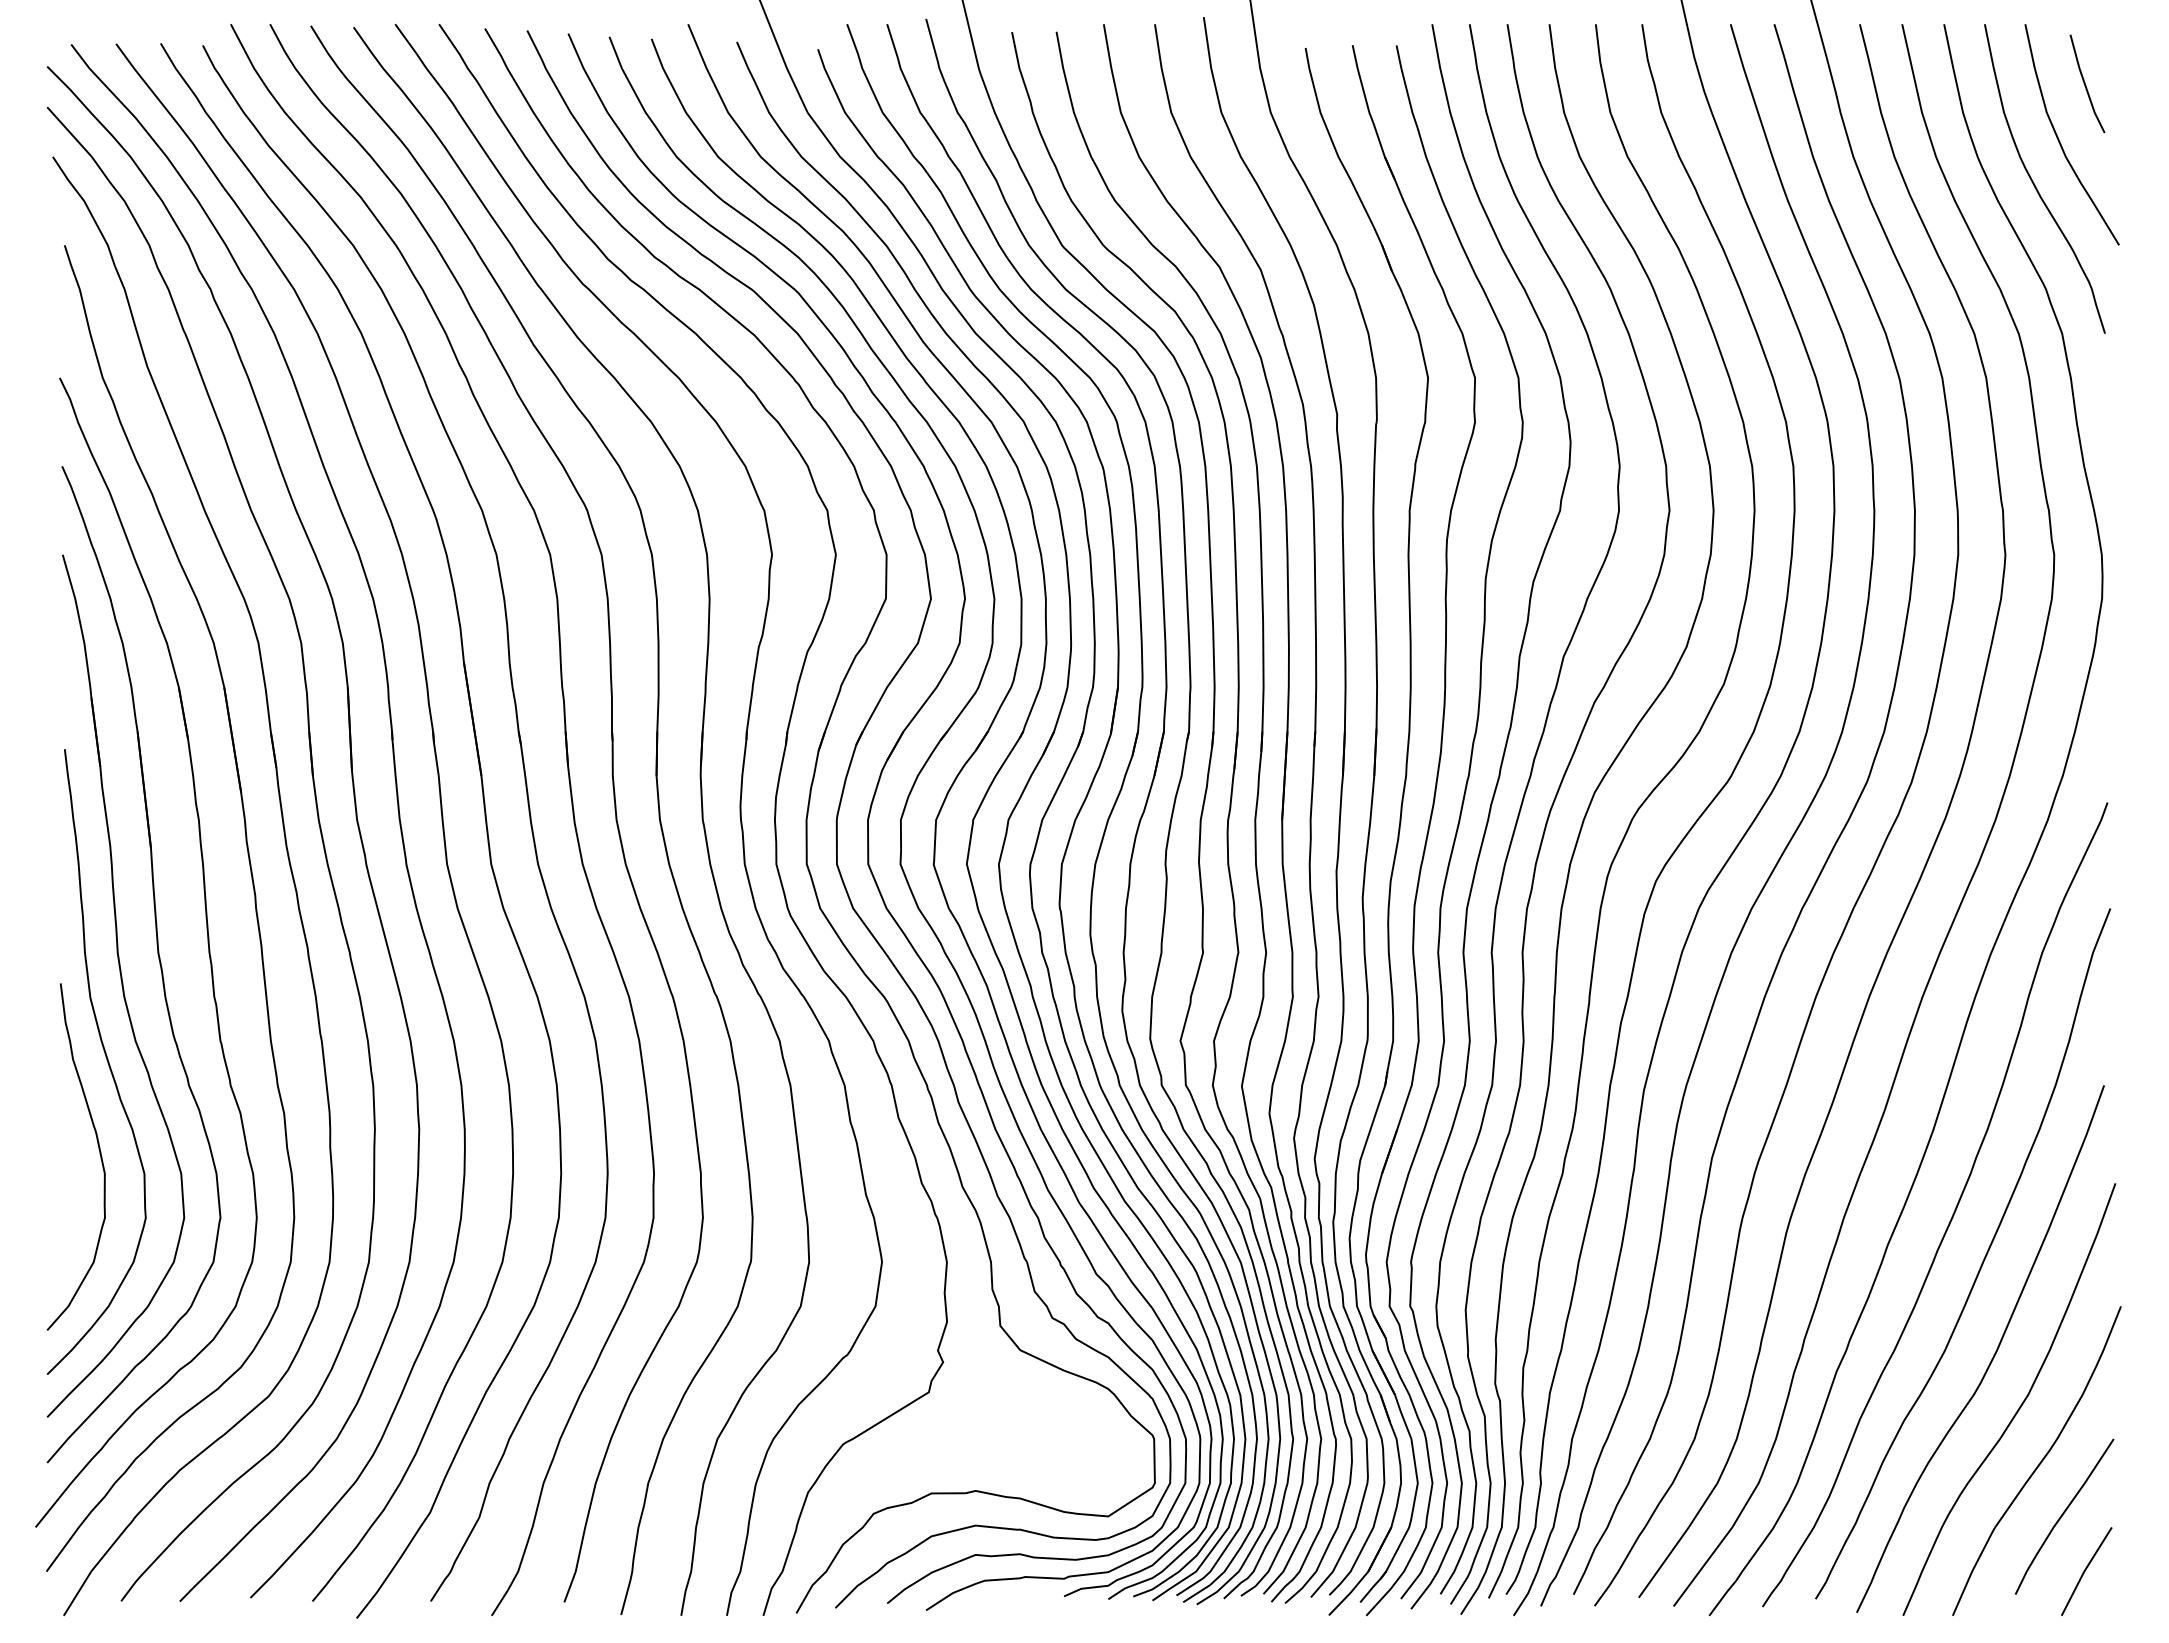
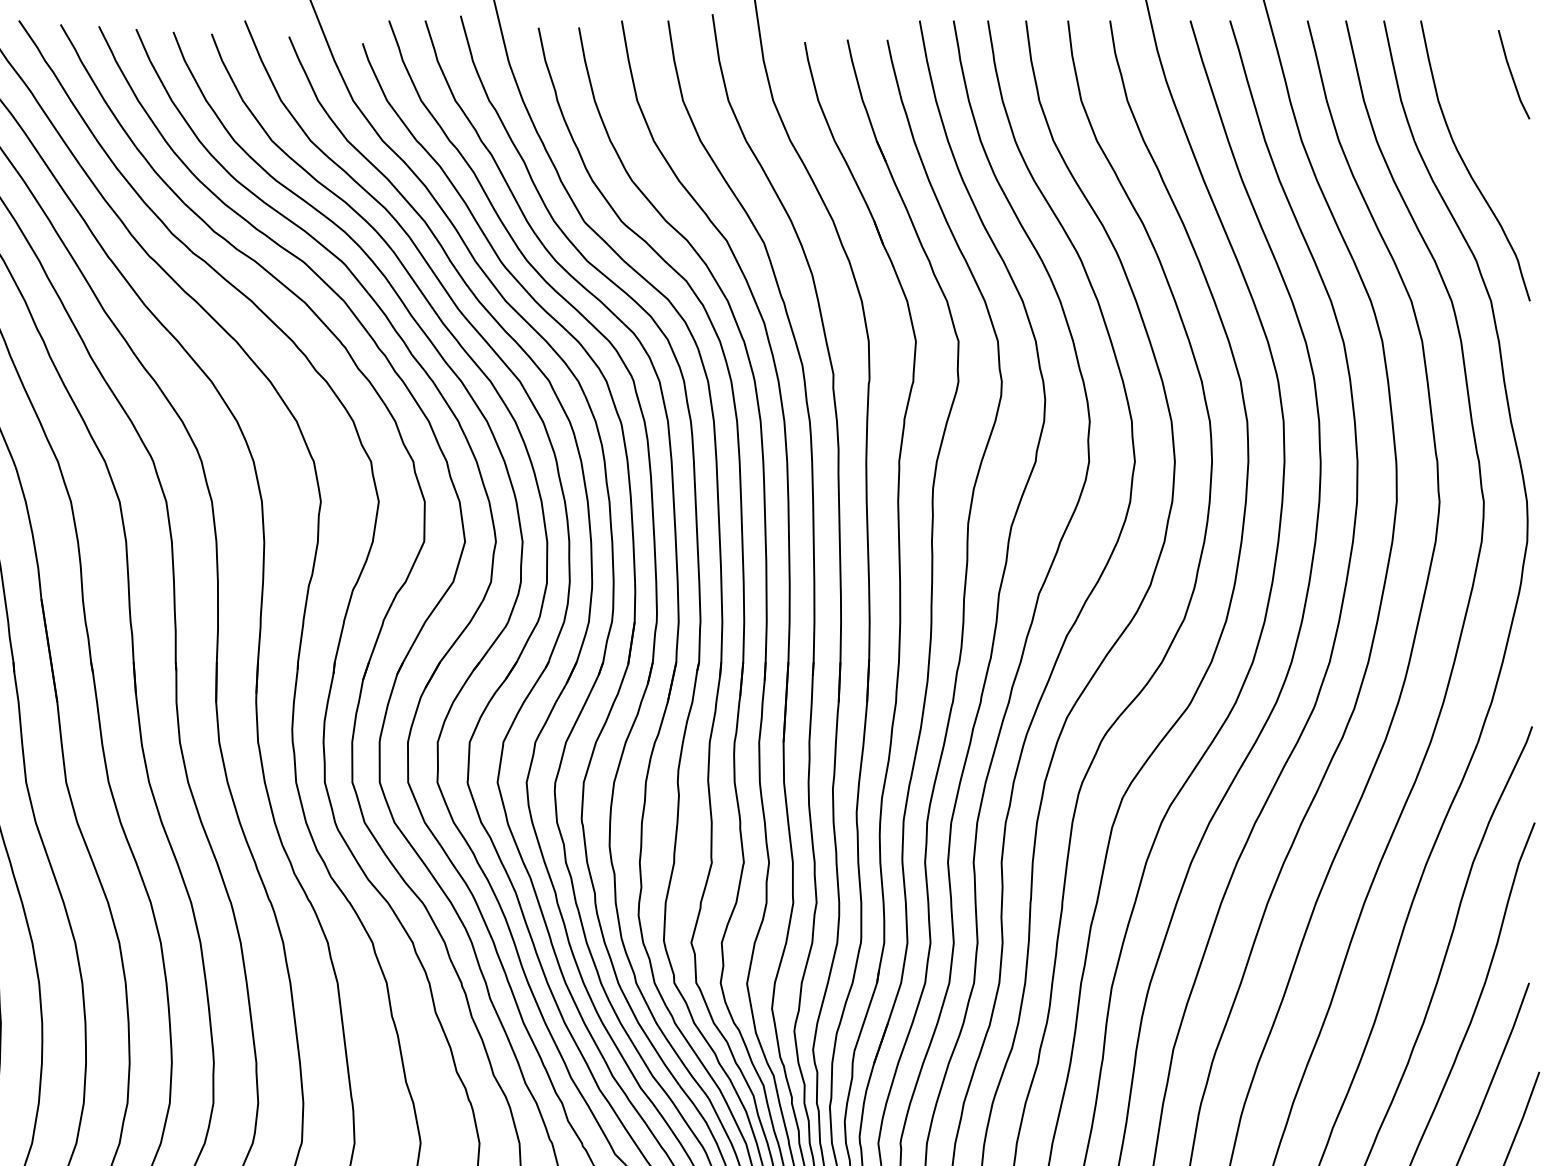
curve: (2059, 139) -> (1488, 125), removed

